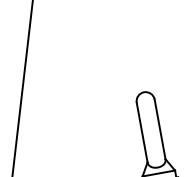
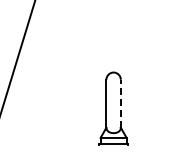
line: (159, 129) -> (120, 103), solid -> dashed

